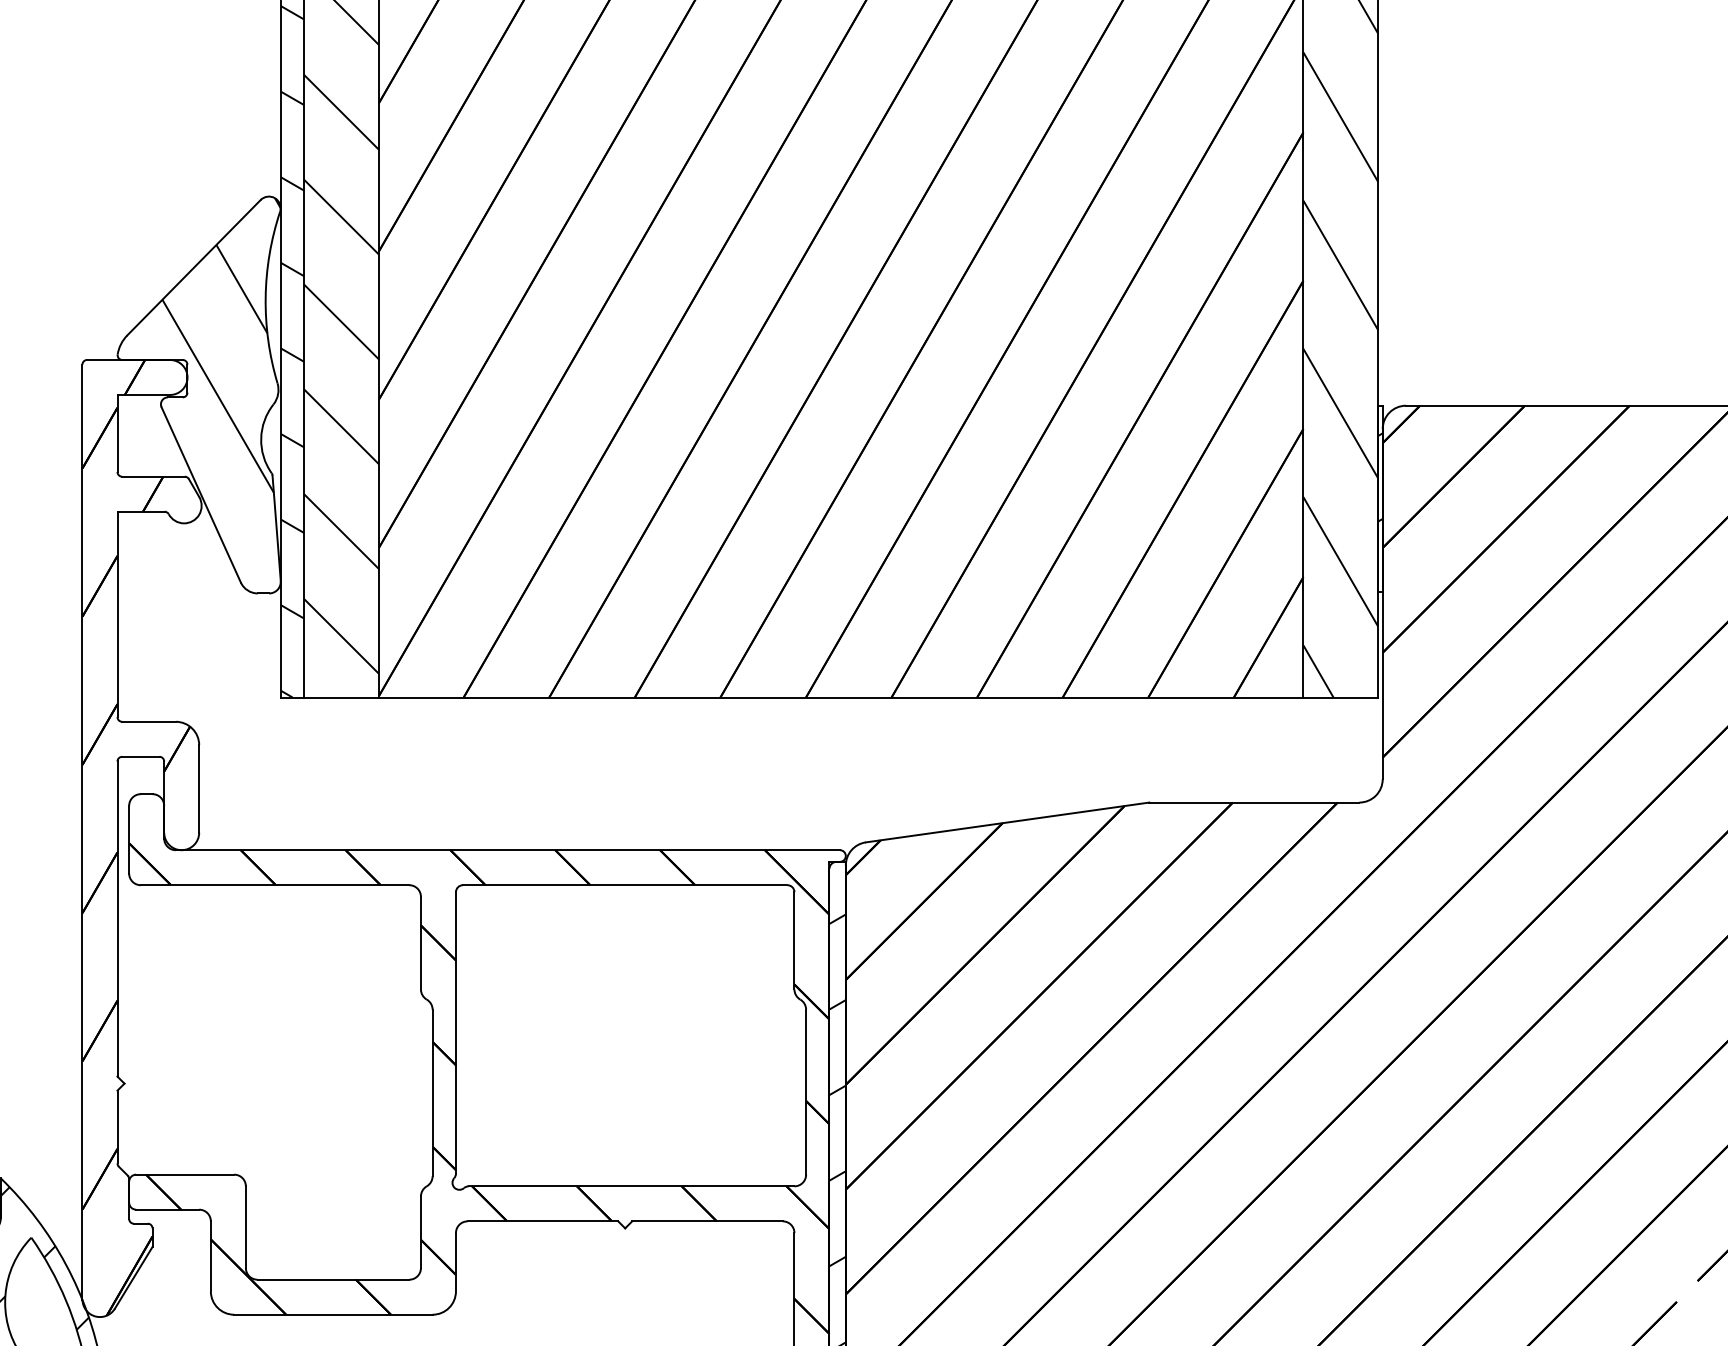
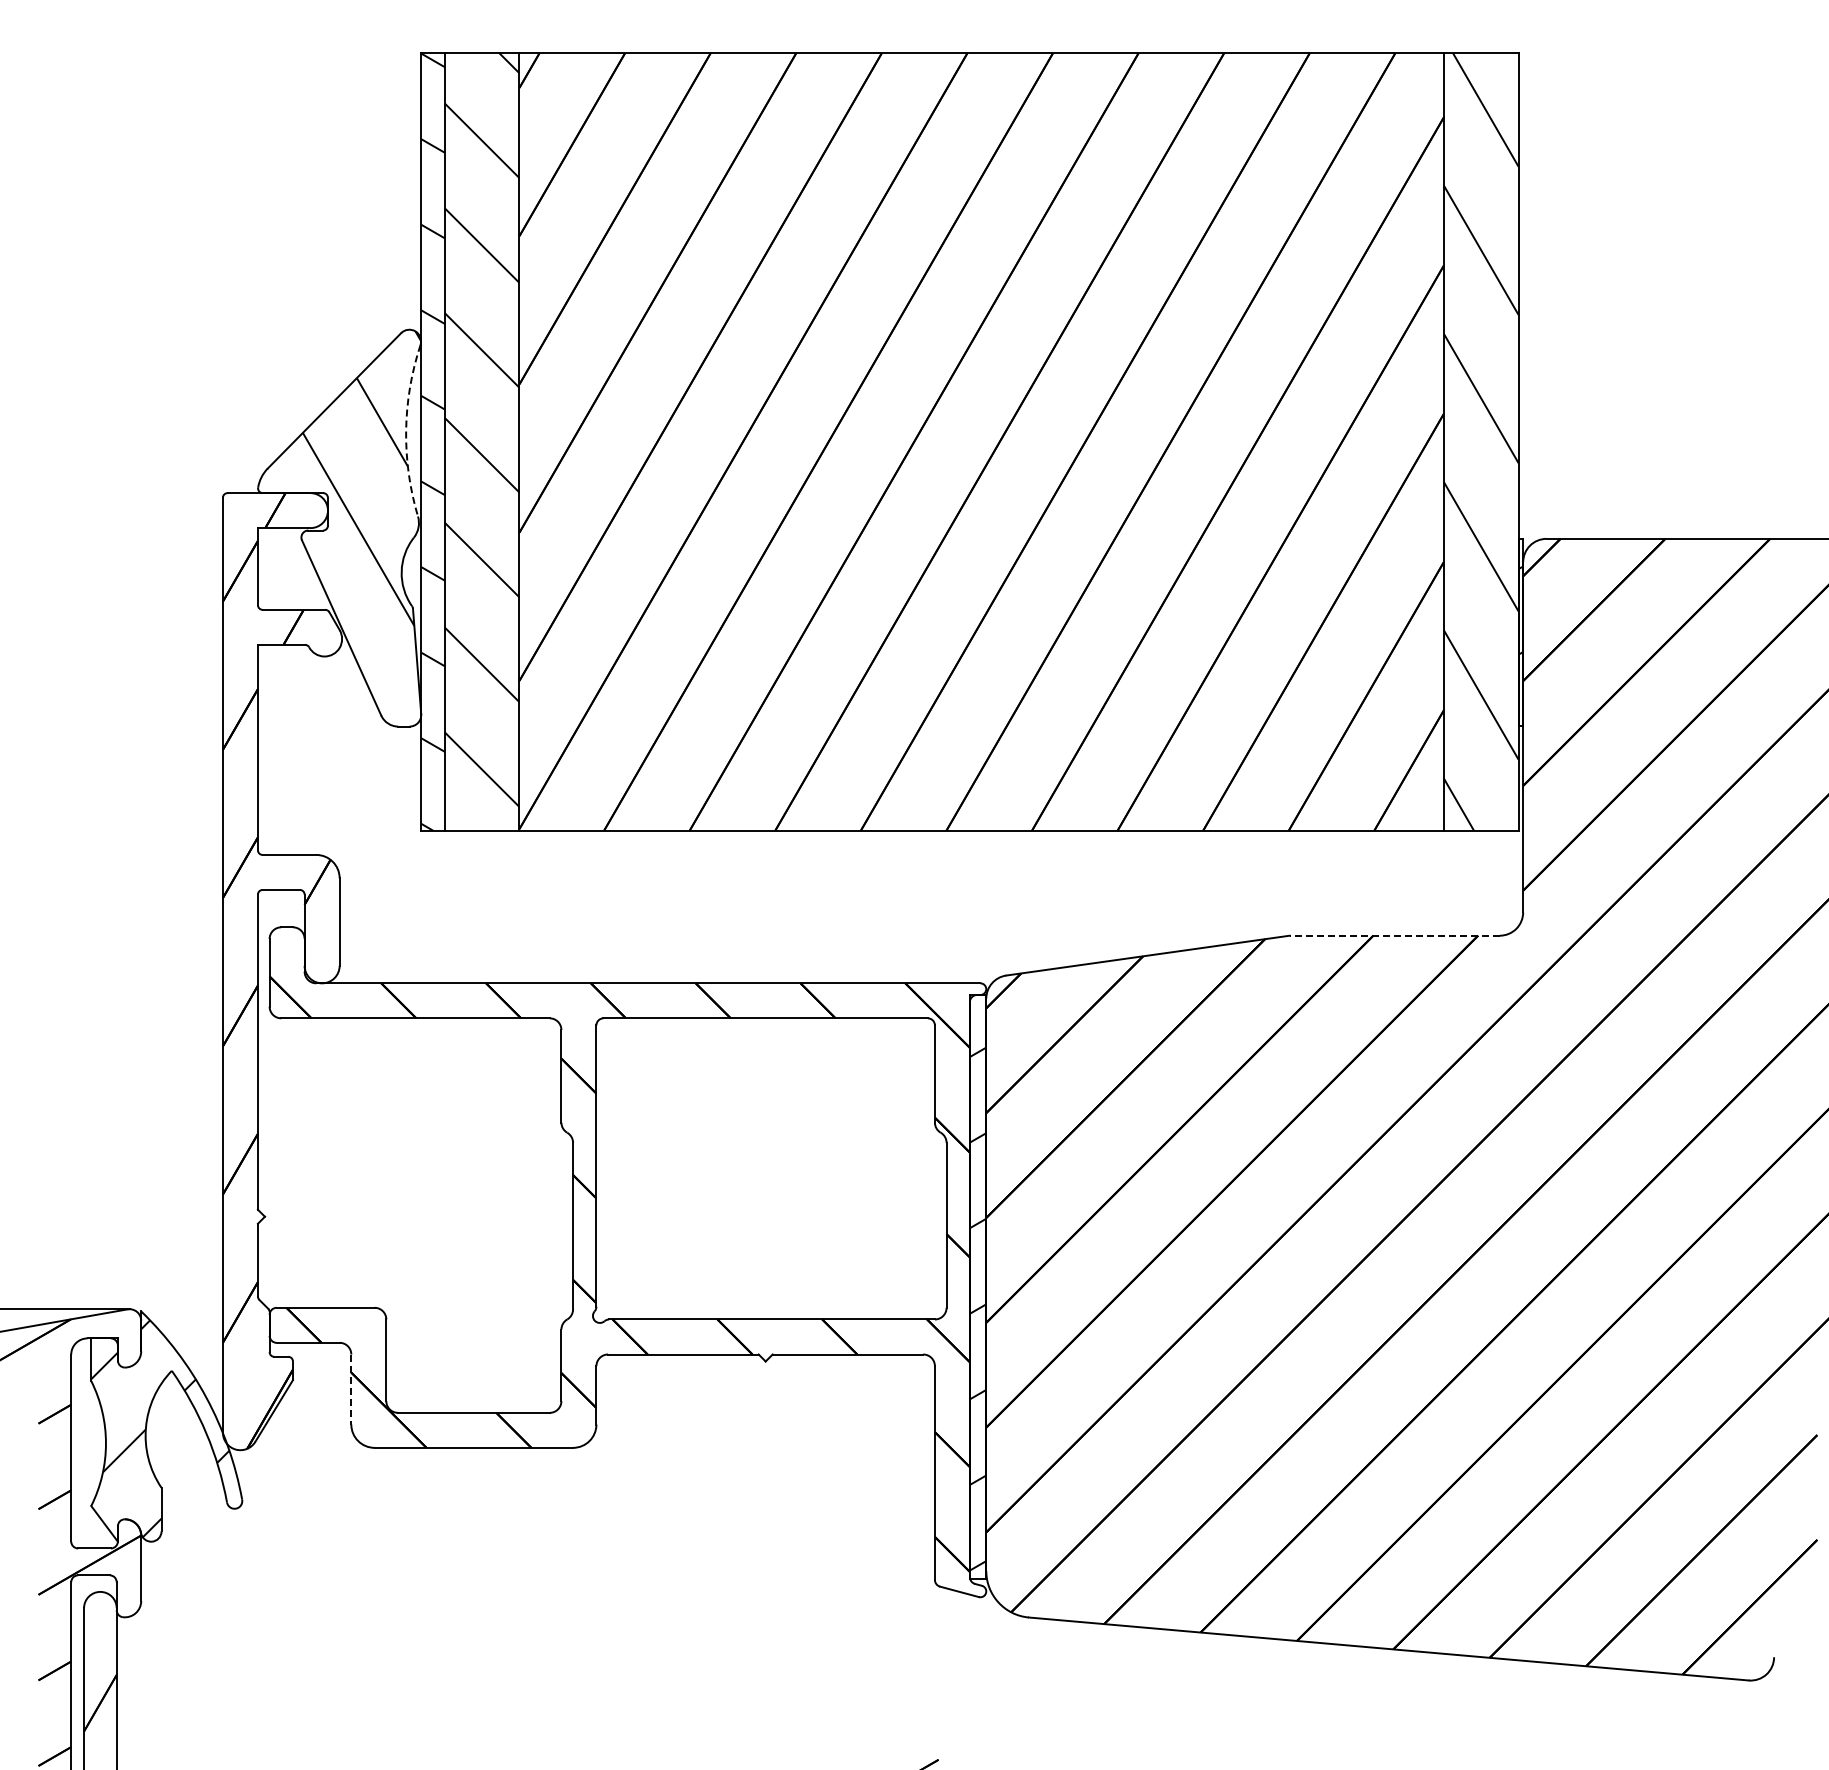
arc: (266, 297) -> (406, 430), solid -> dashed
line: (1254, 802) -> (1394, 935), solid -> dashed
line: (211, 1257) -> (351, 1390), solid -> dashed

